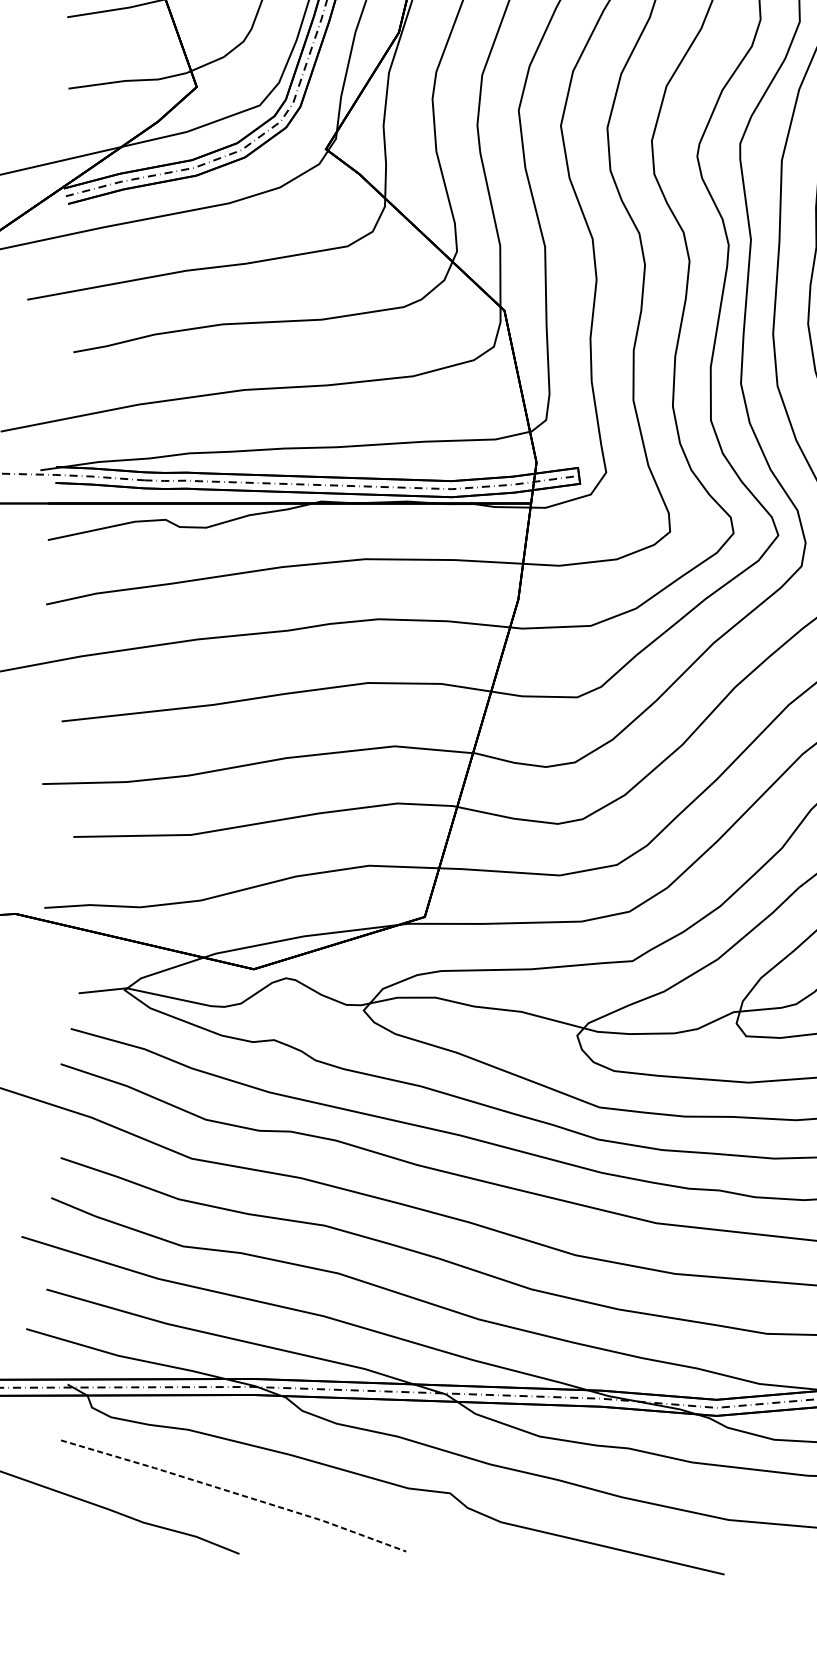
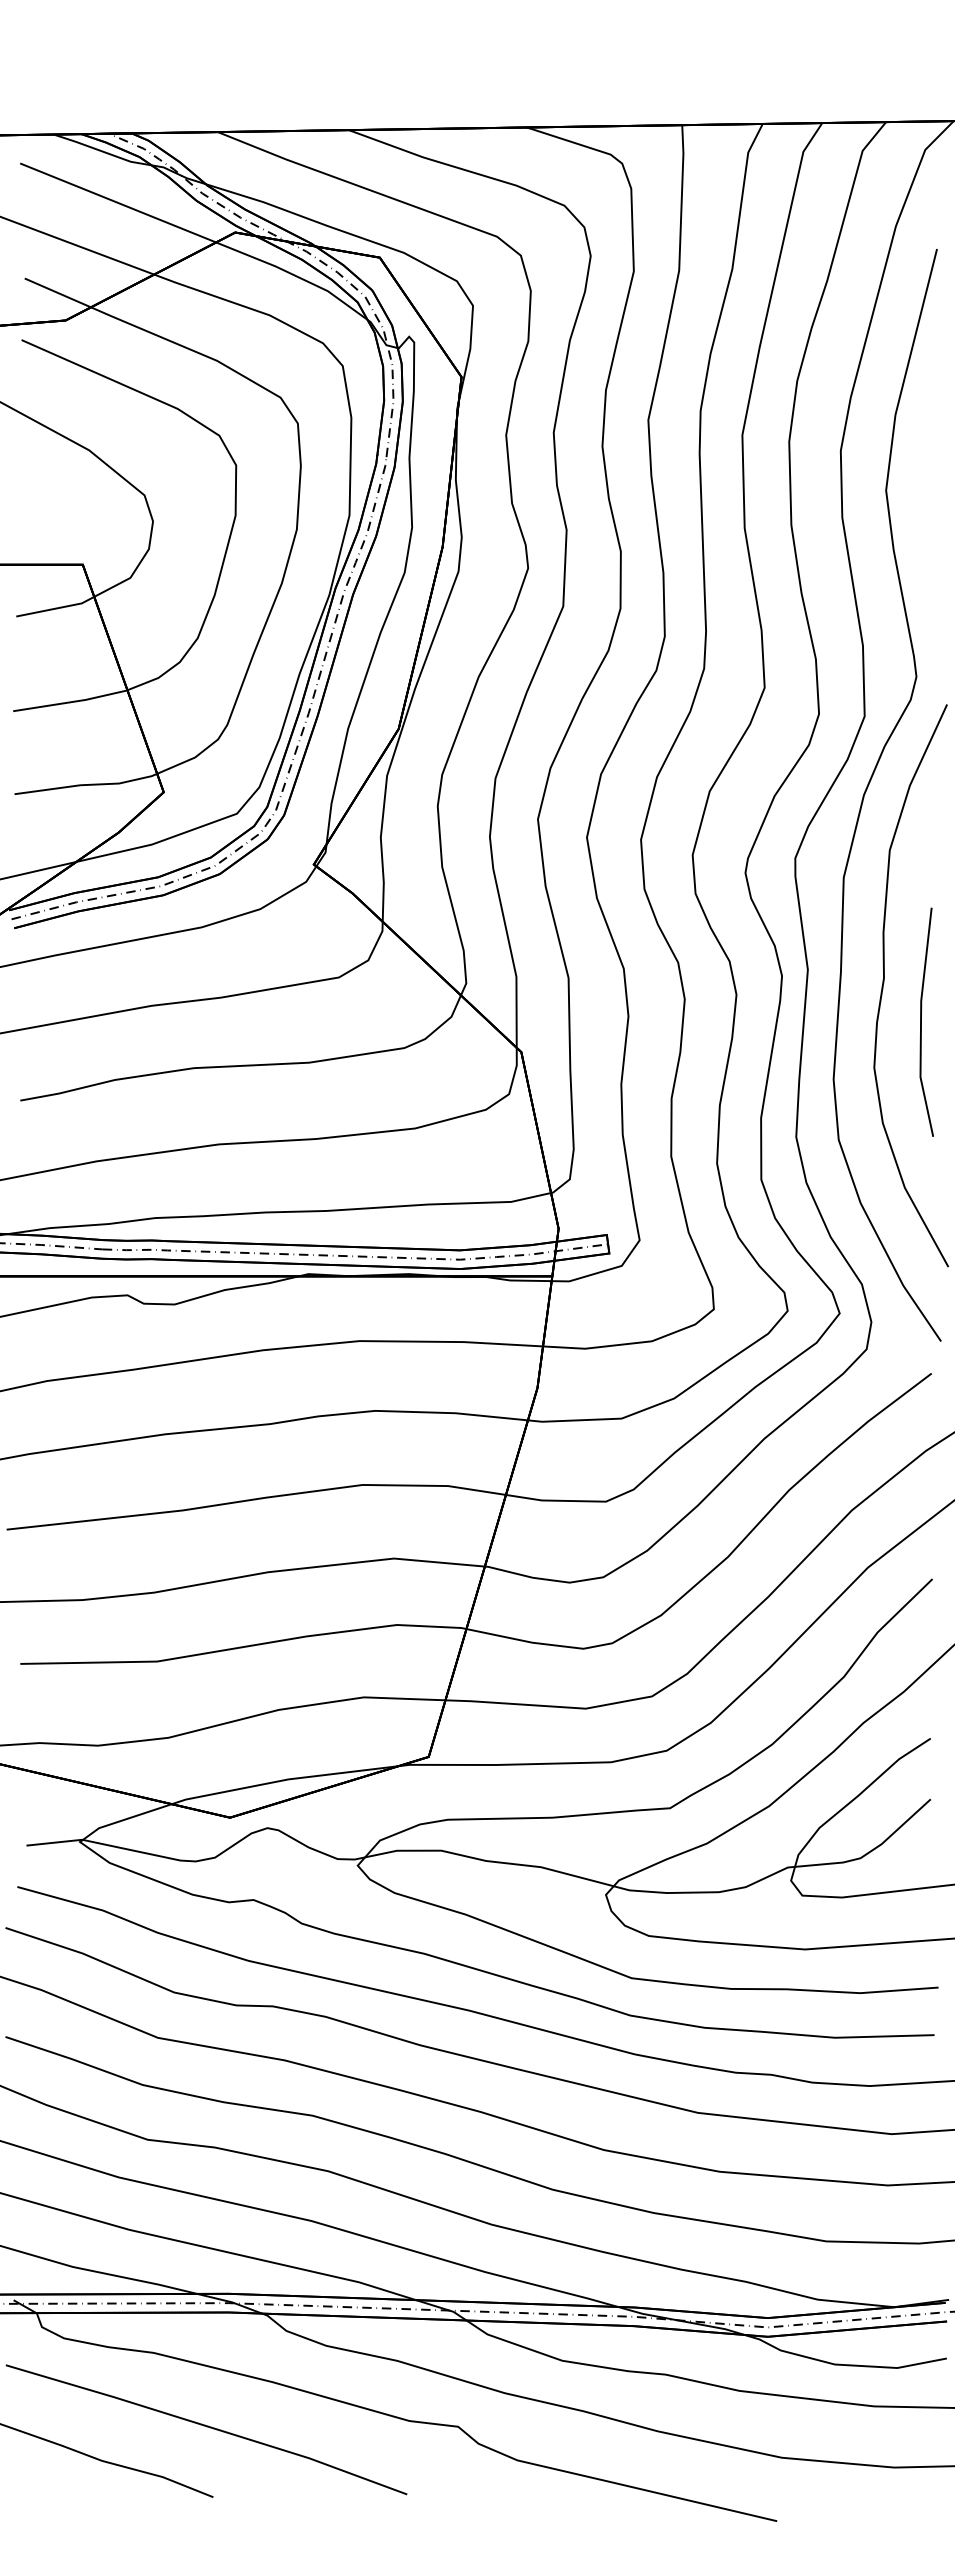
line: (234, 1493) -> (207, 2426), dashed -> solid

